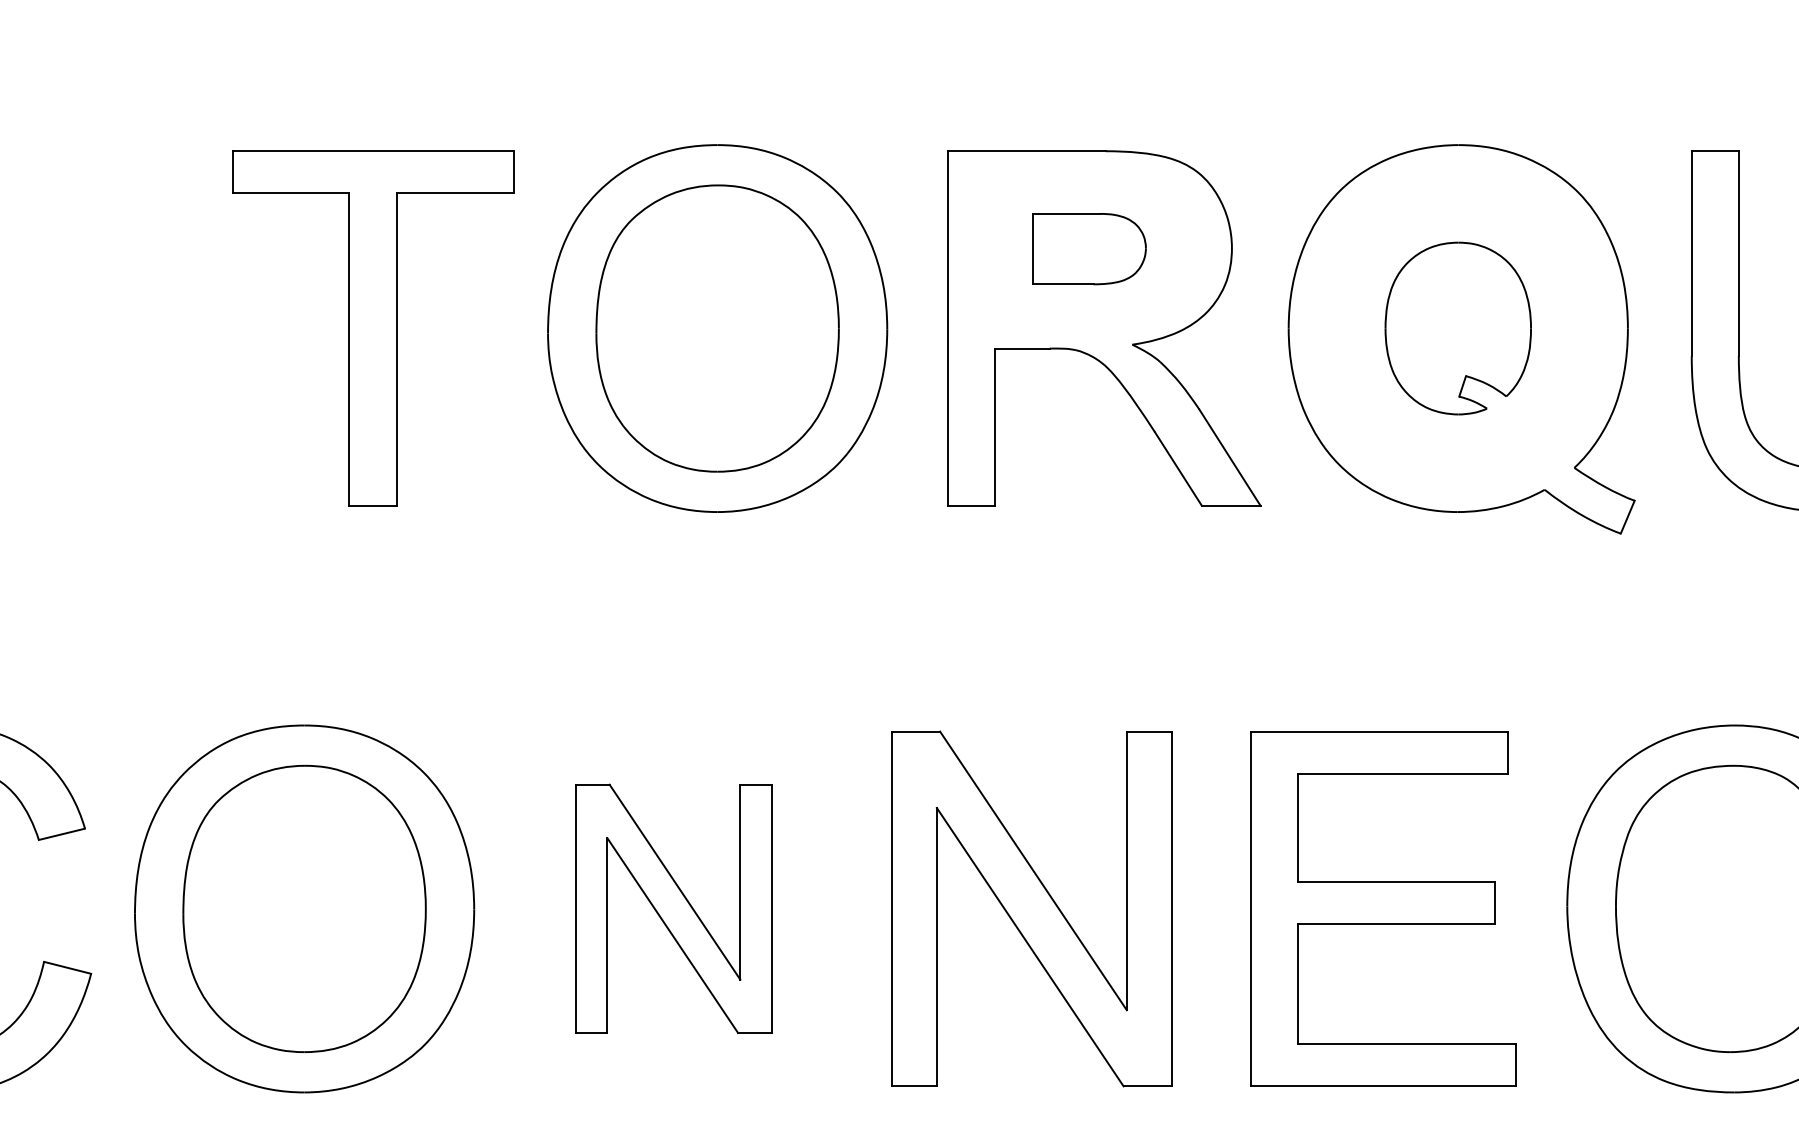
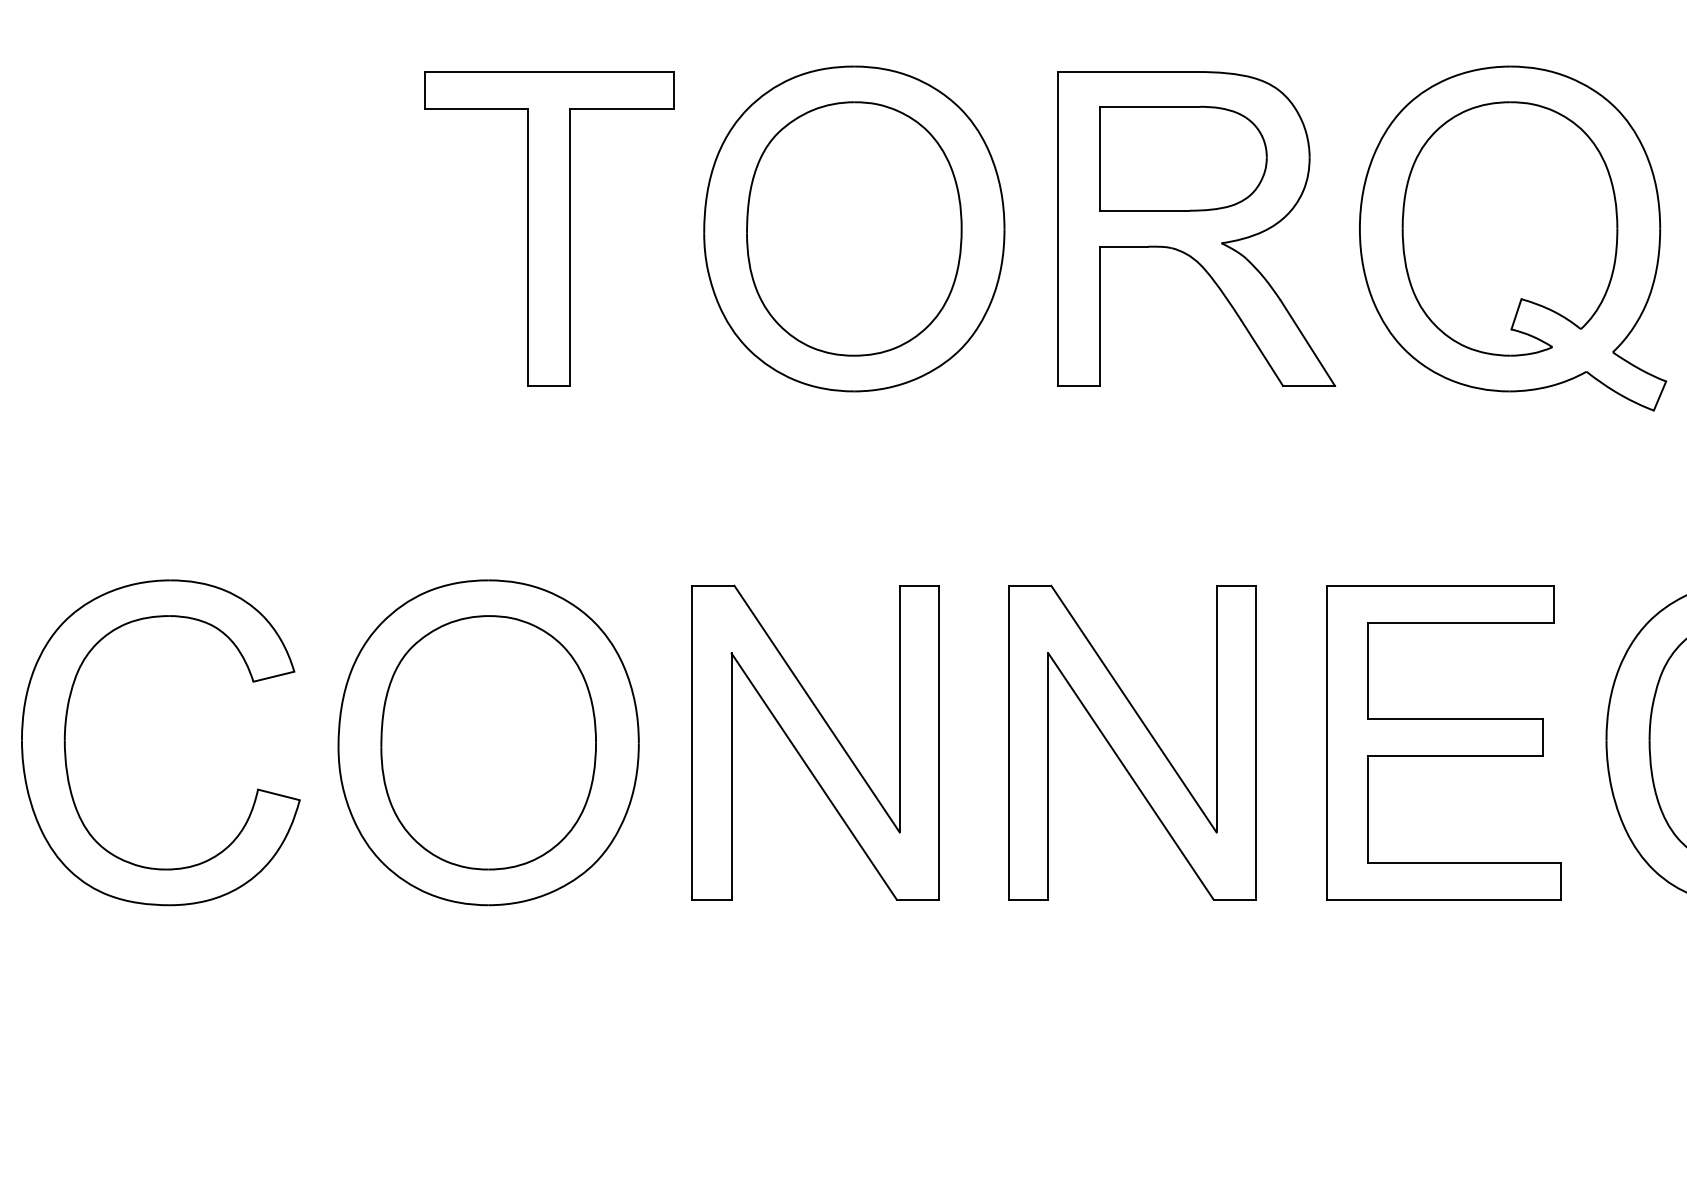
part: (1089, 248) -> (1183, 158), size x1.67
part: (1457, 328) -> (1509, 228), size x1.67
part: (673, 908) -> (815, 742), size x1.43

